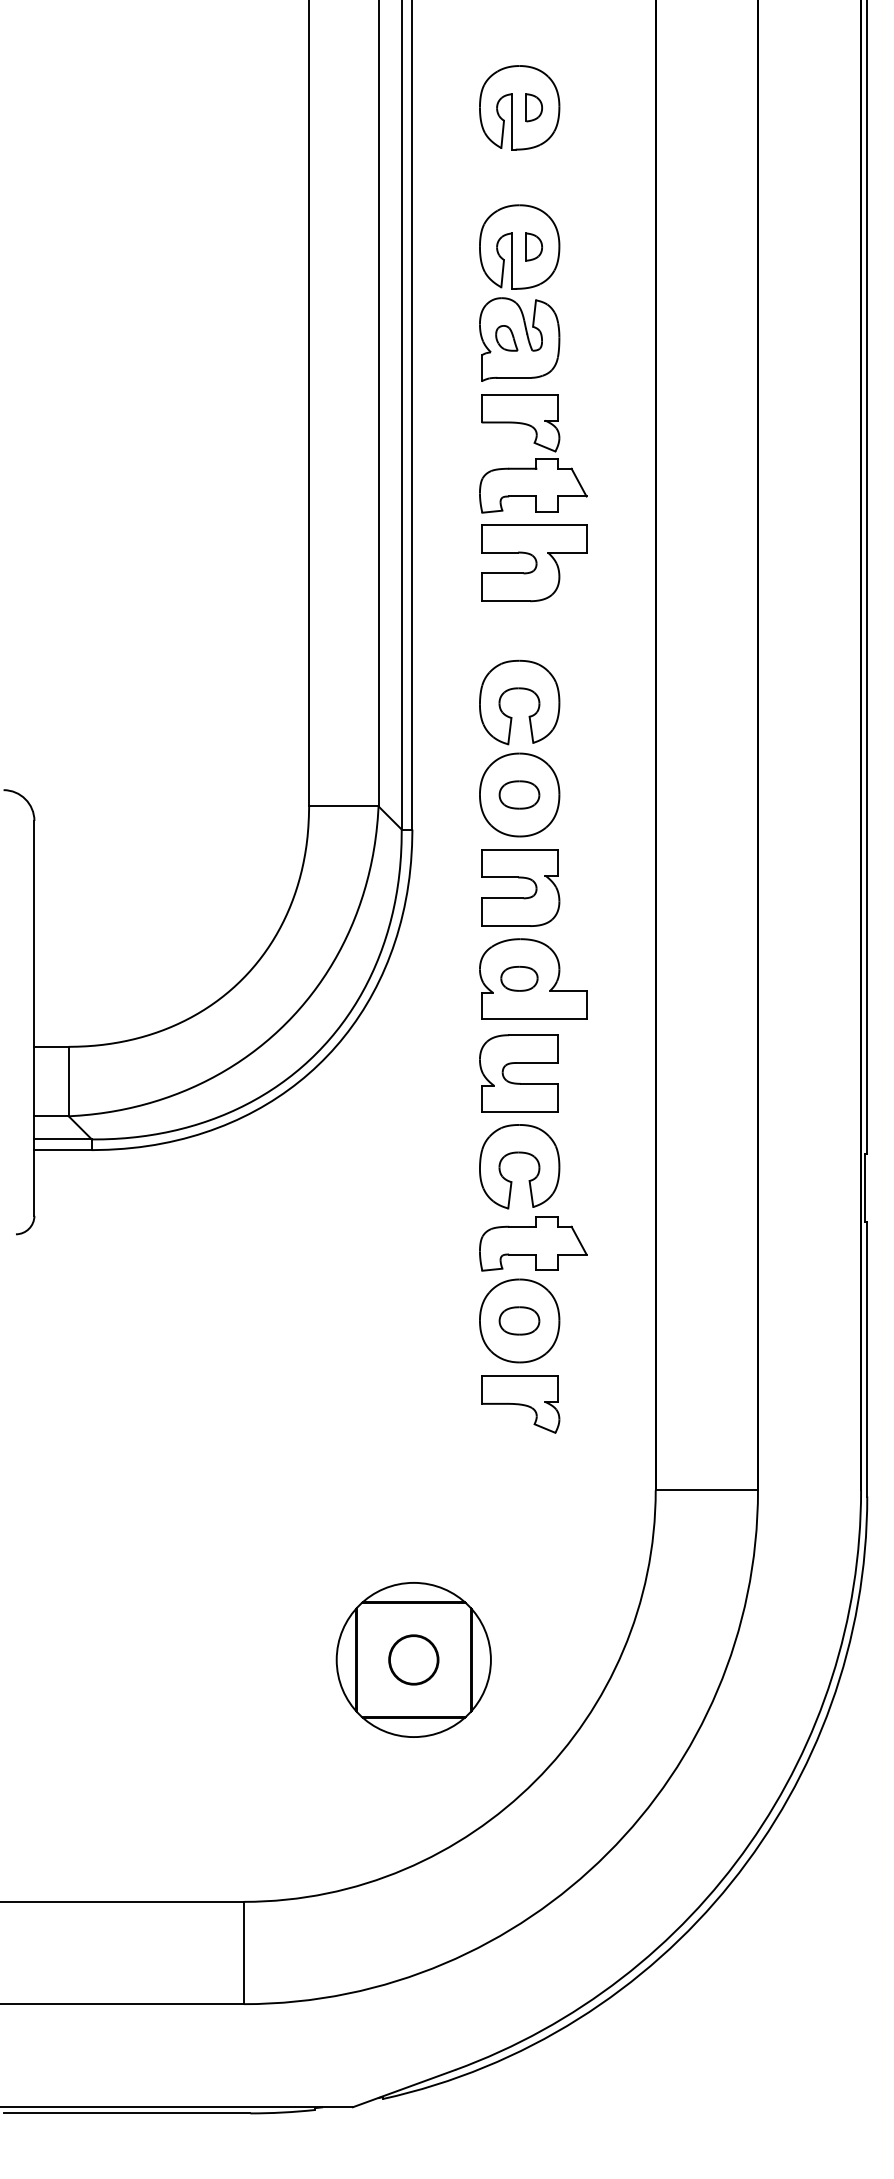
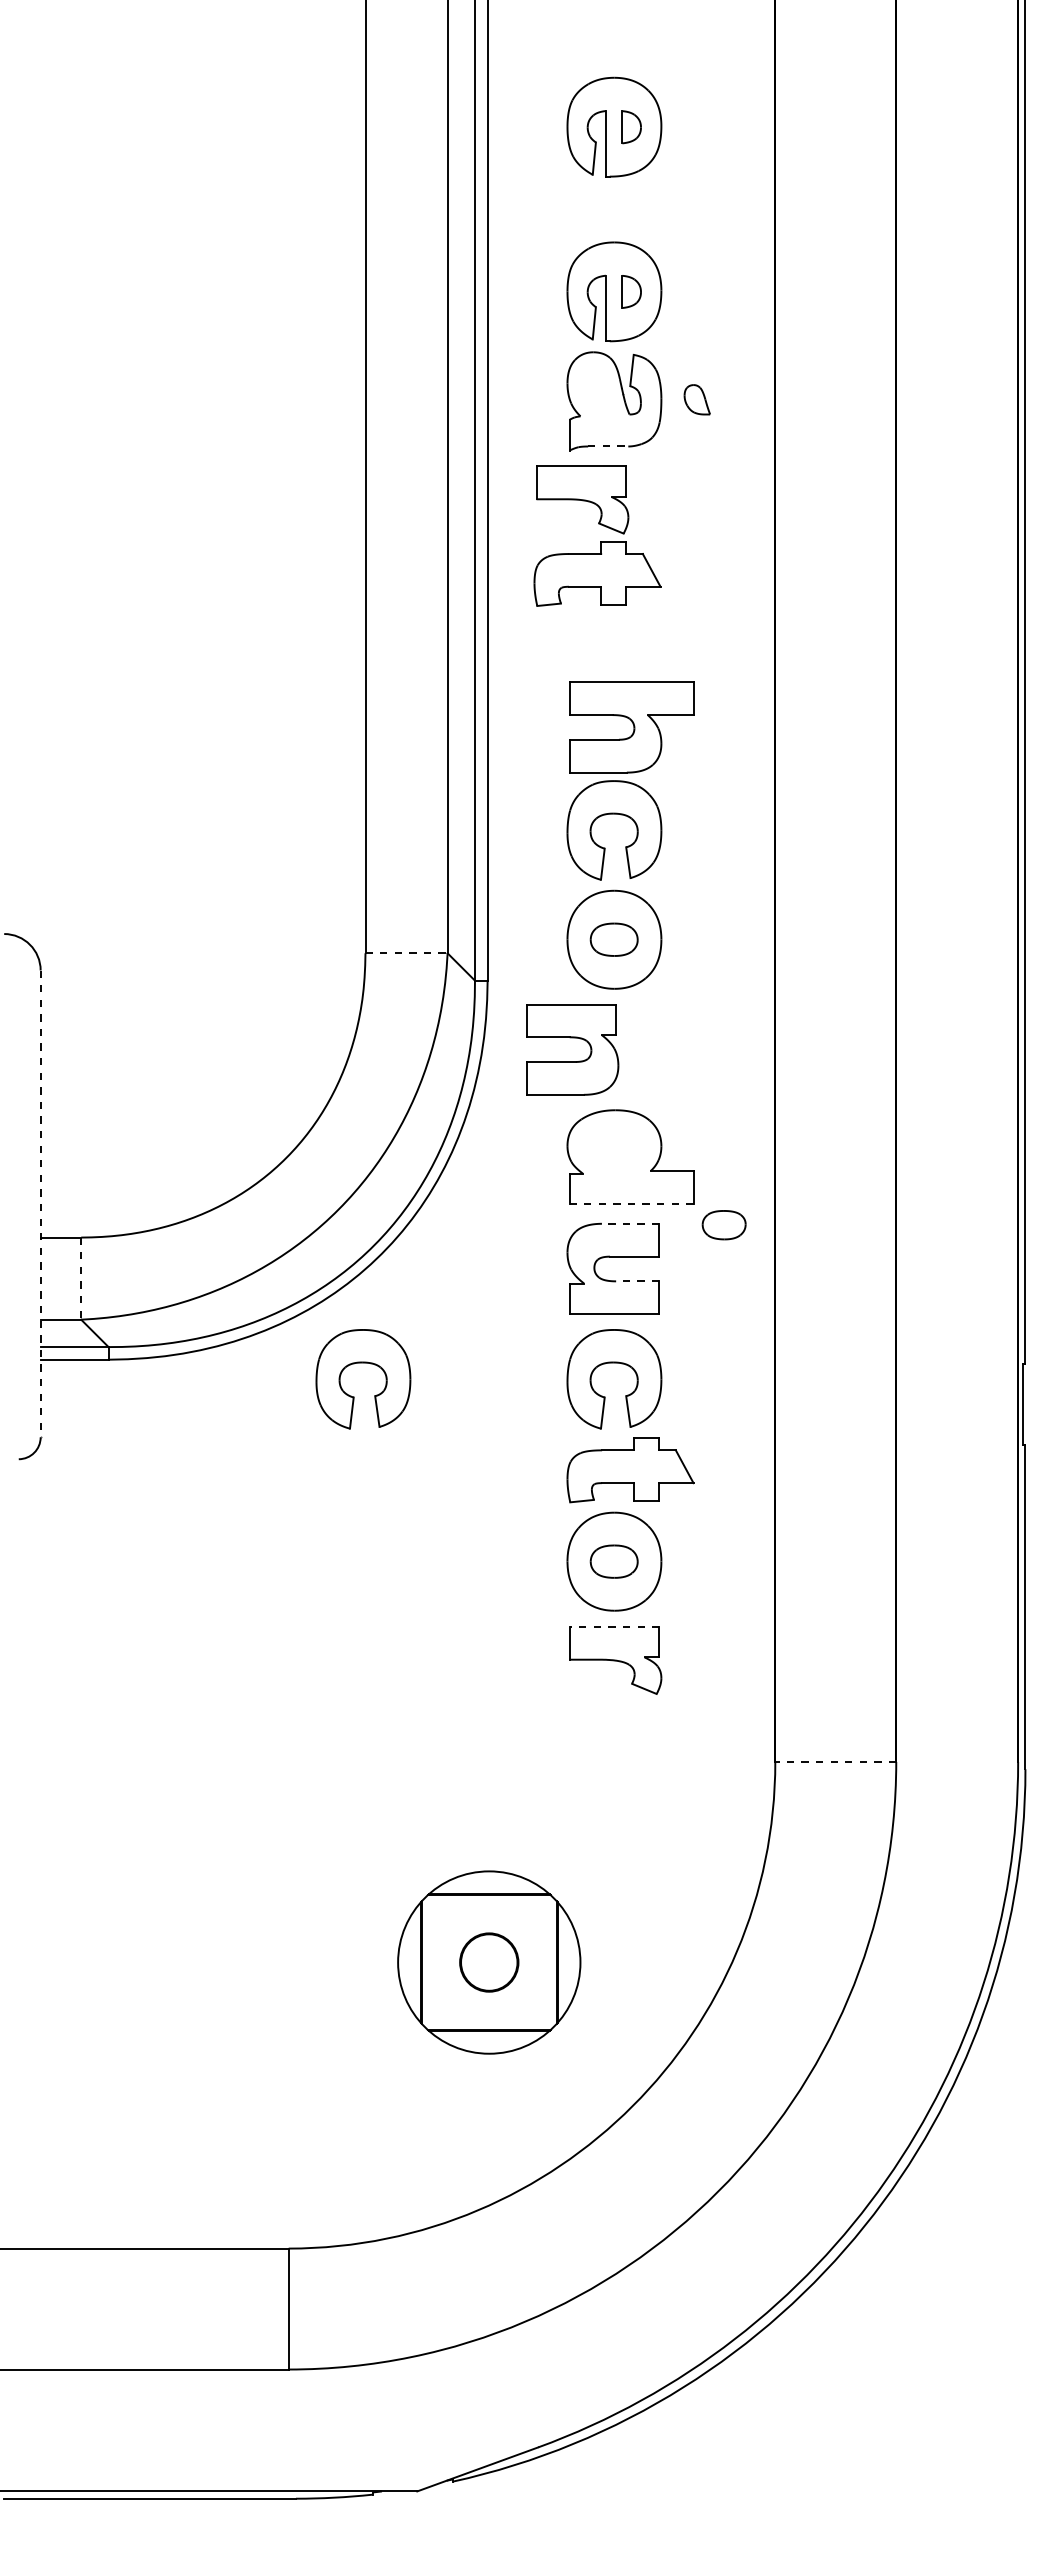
part: (506, 338) -> (696, 399), moved
line: (514, 377) -> (608, 446), solid -> dashed
part: (535, 458) -> (600, 541), moved
part: (534, 563) -> (631, 727), moved
line: (344, 806) -> (407, 953), solid -> dashed
part: (520, 878) -> (572, 1038), moved
part: (518, 979) -> (723, 1225), moved
line: (34, 1018) -> (40, 1204), solid -> dashed
line: (534, 1018) -> (632, 1204), solid -> dashed
line: (533, 1034) -> (630, 1223), solid -> dashed
line: (68, 1082) -> (81, 1279), solid -> dashed
line: (539, 1084) -> (637, 1281), solid -> dashed
part: (307, 1153) -> (363, 1363), added
line: (519, 1375) -> (614, 1626), solid -> dashed
line: (706, 1489) -> (835, 1761), solid -> dashed

